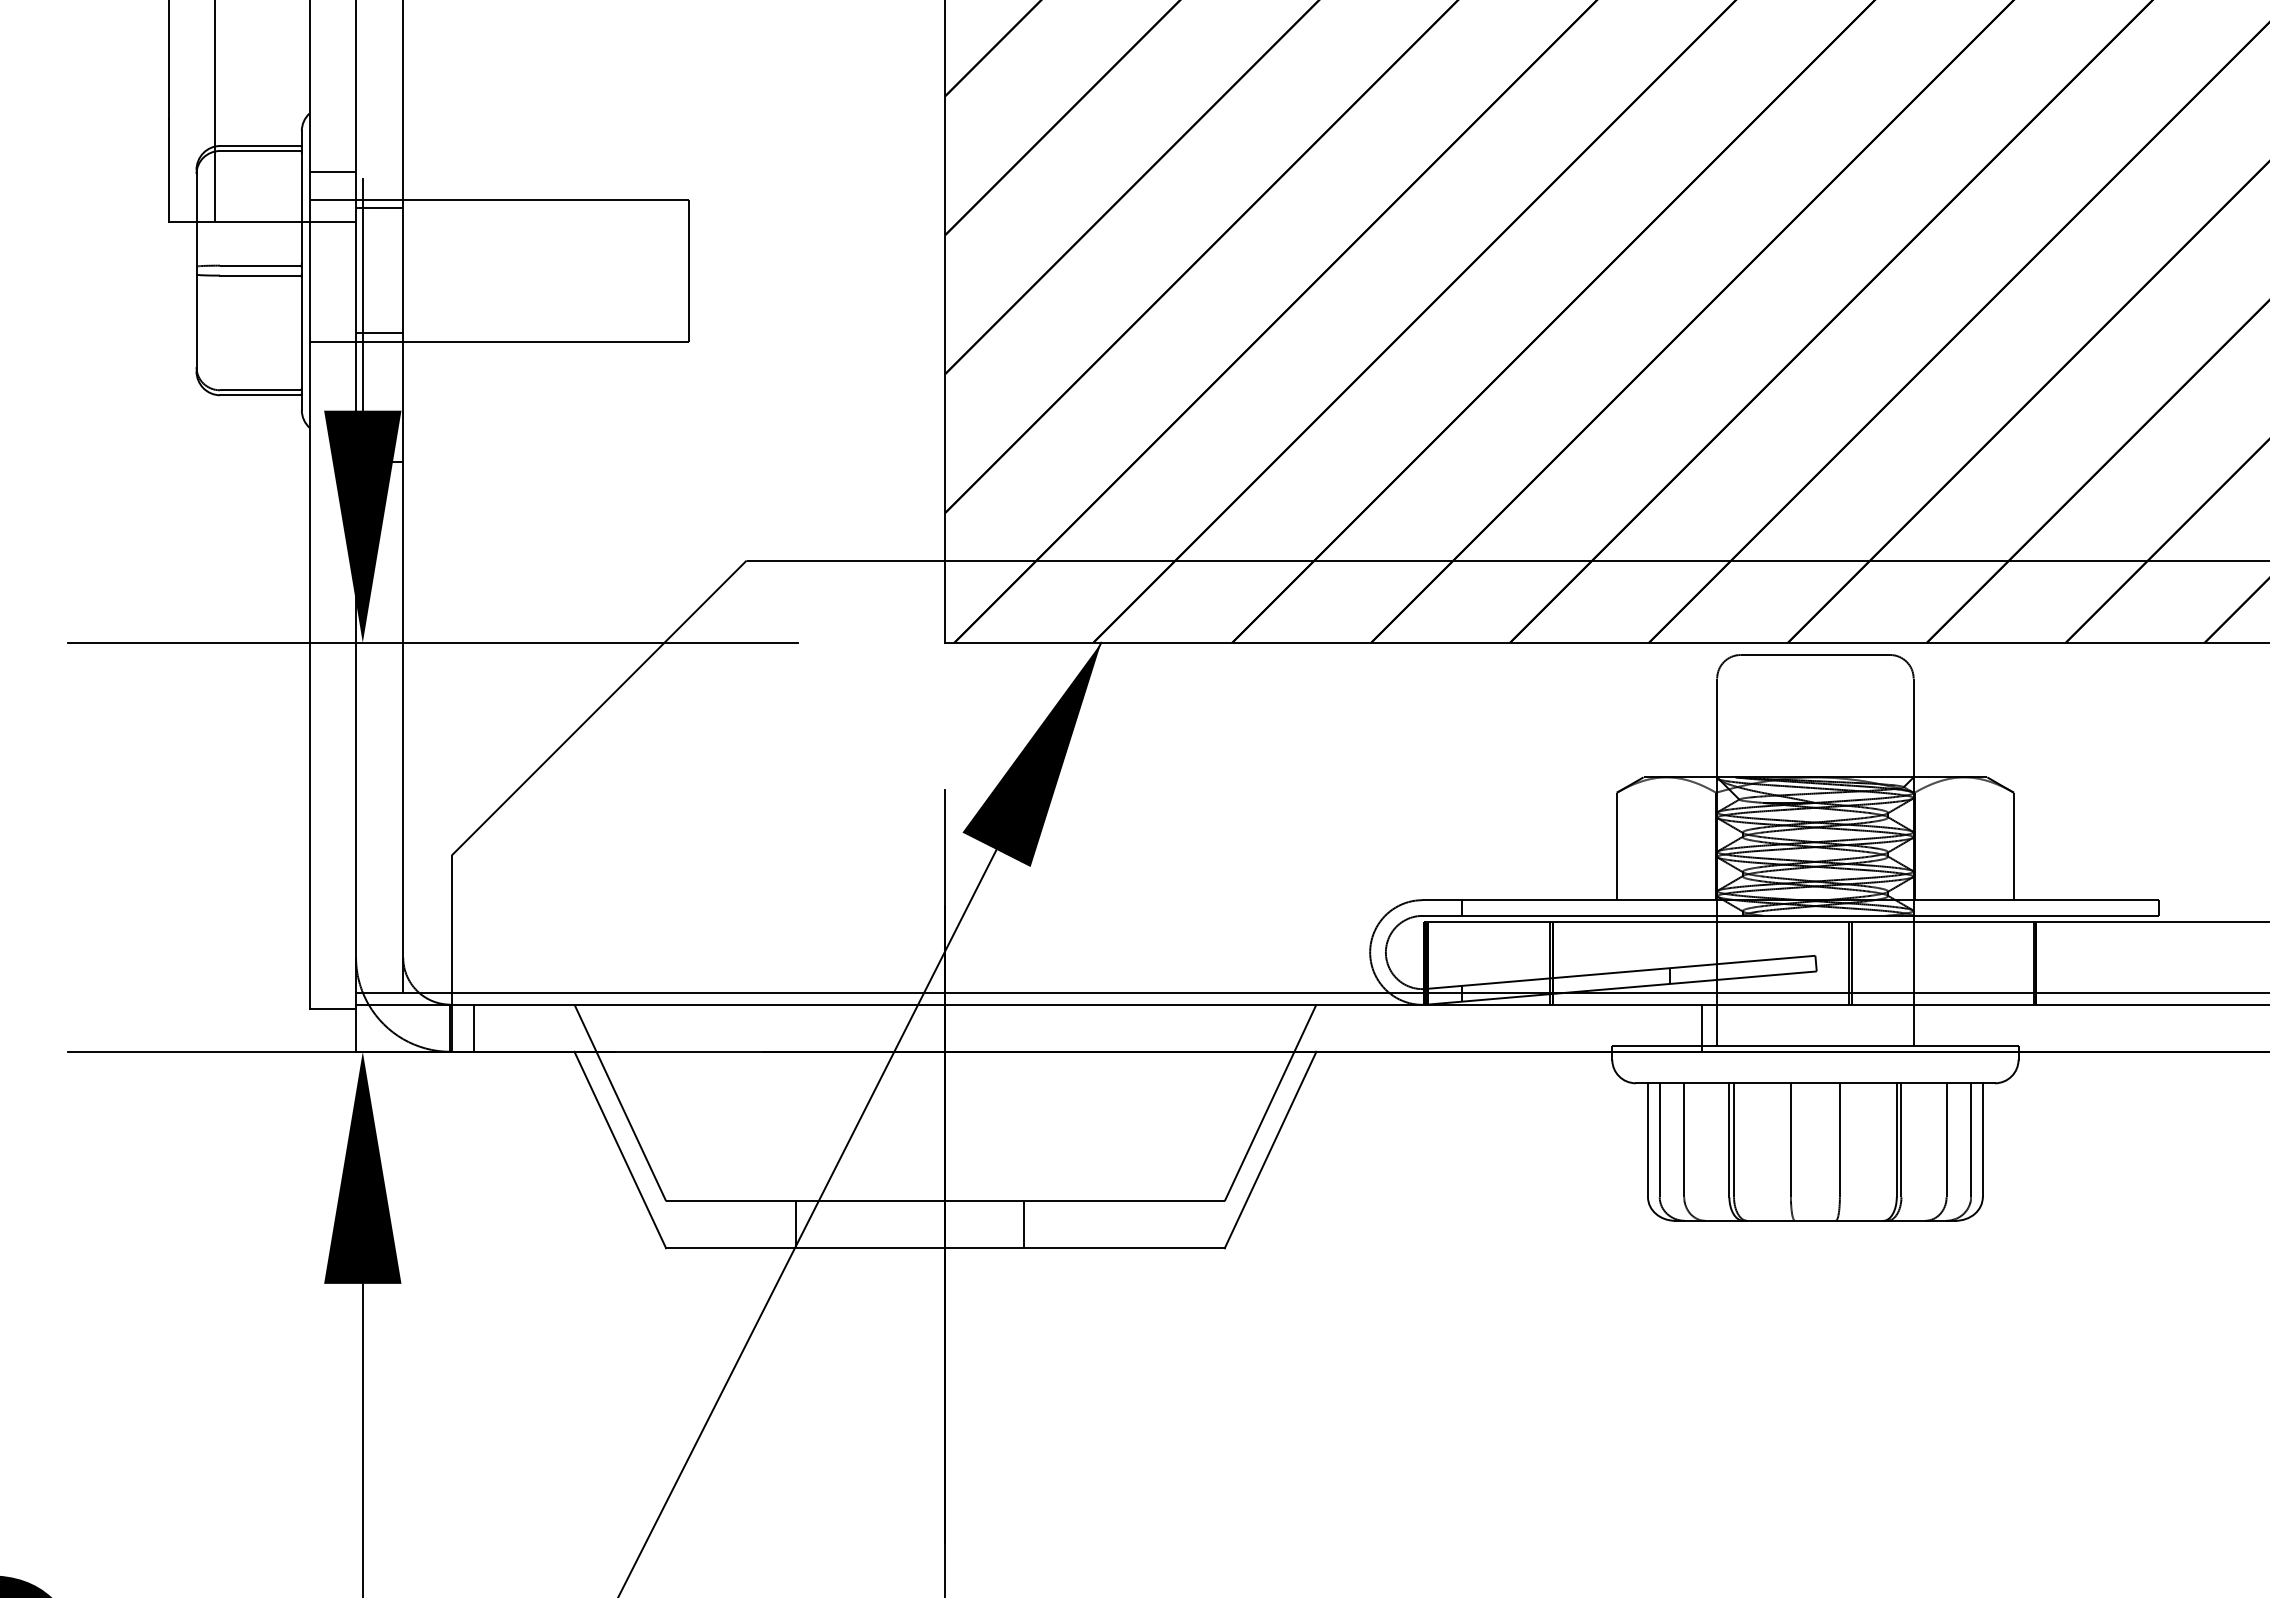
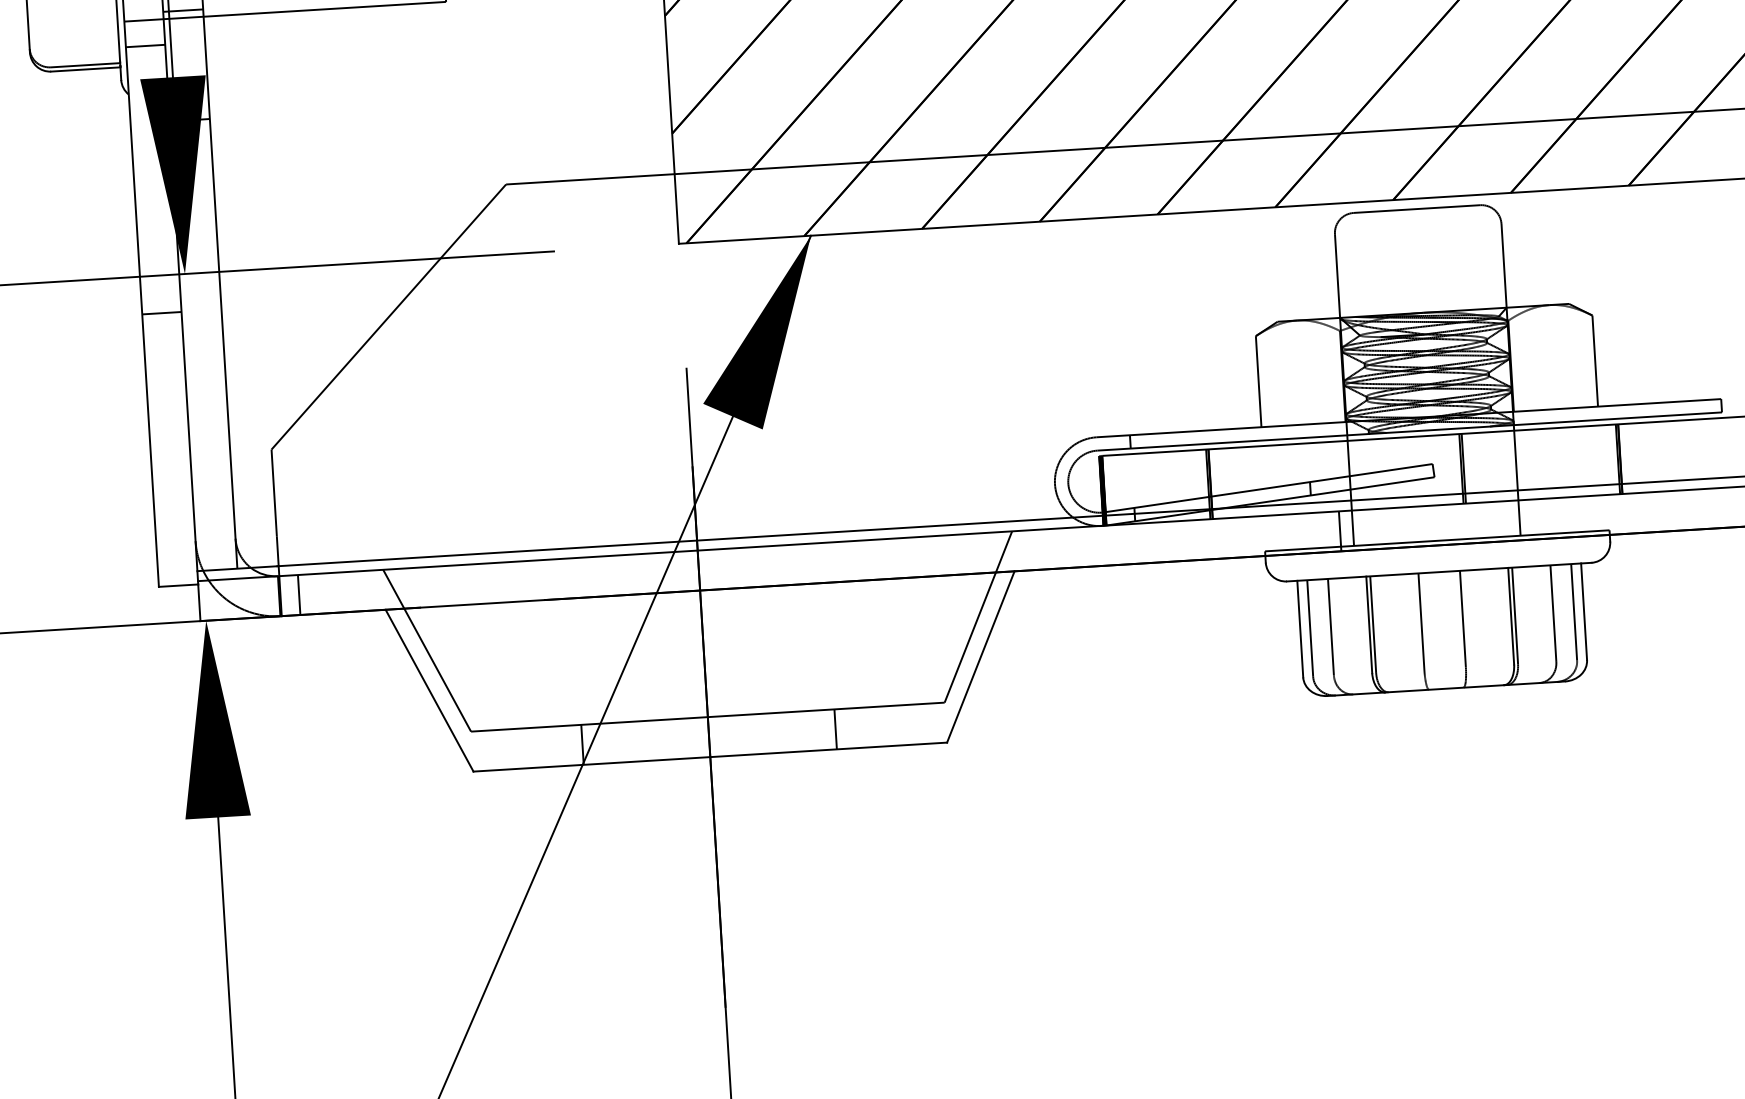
line: (332, 371) -> (145, 45), added
line: (332, 687) -> (161, 313), added
line: (1023, 1224) -> (835, 729), moved

